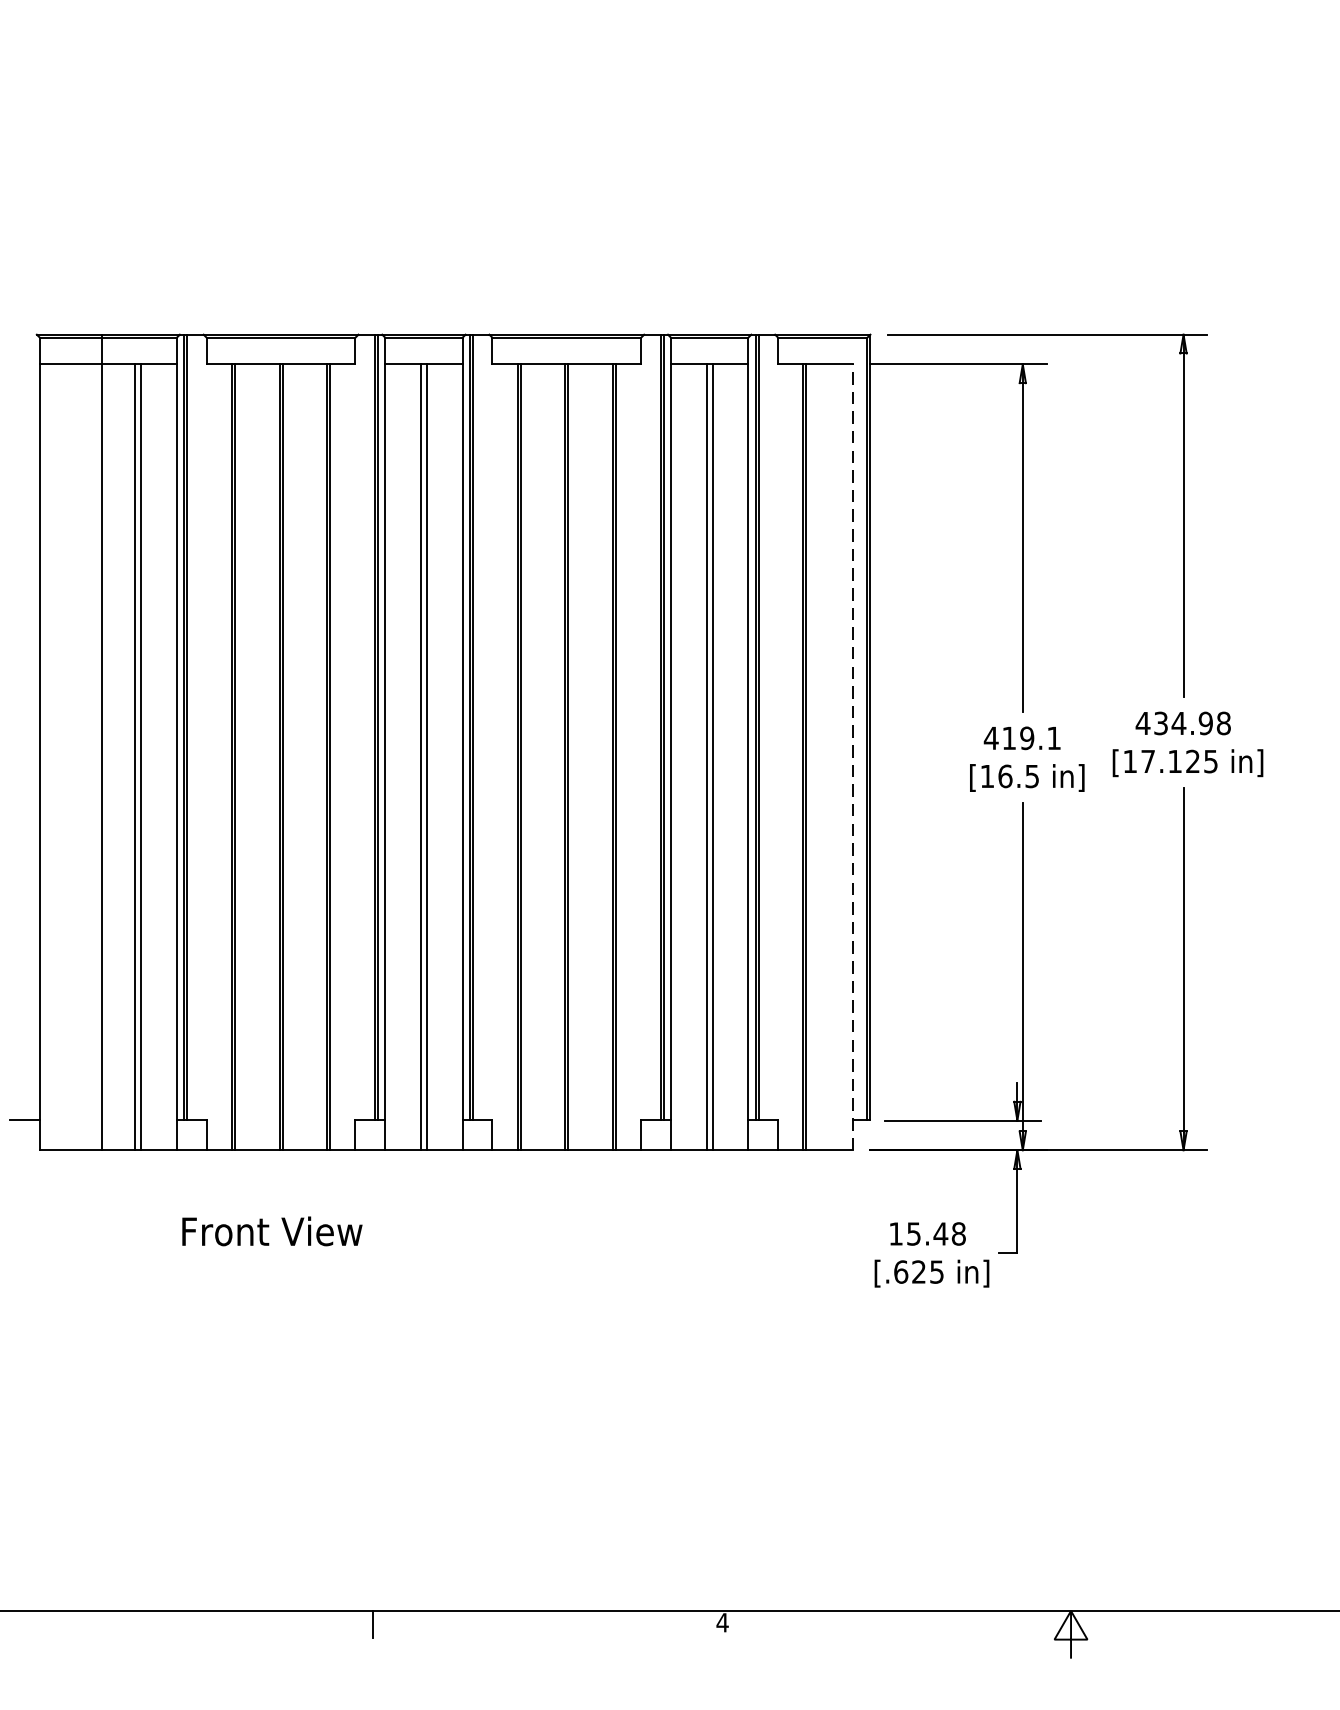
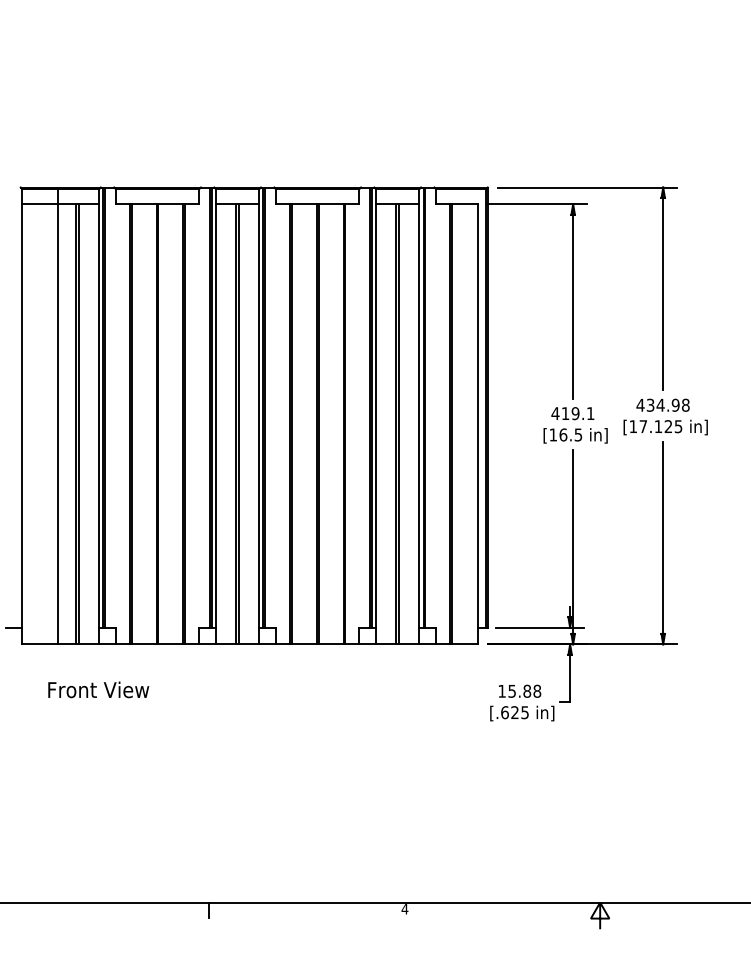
line: (852, 755) -> (477, 423), dashed -> solid
text: (271, 1230) -> (98, 689), moved
text: (941, 1232) -> (527, 690), 15.48 -> 15.88

